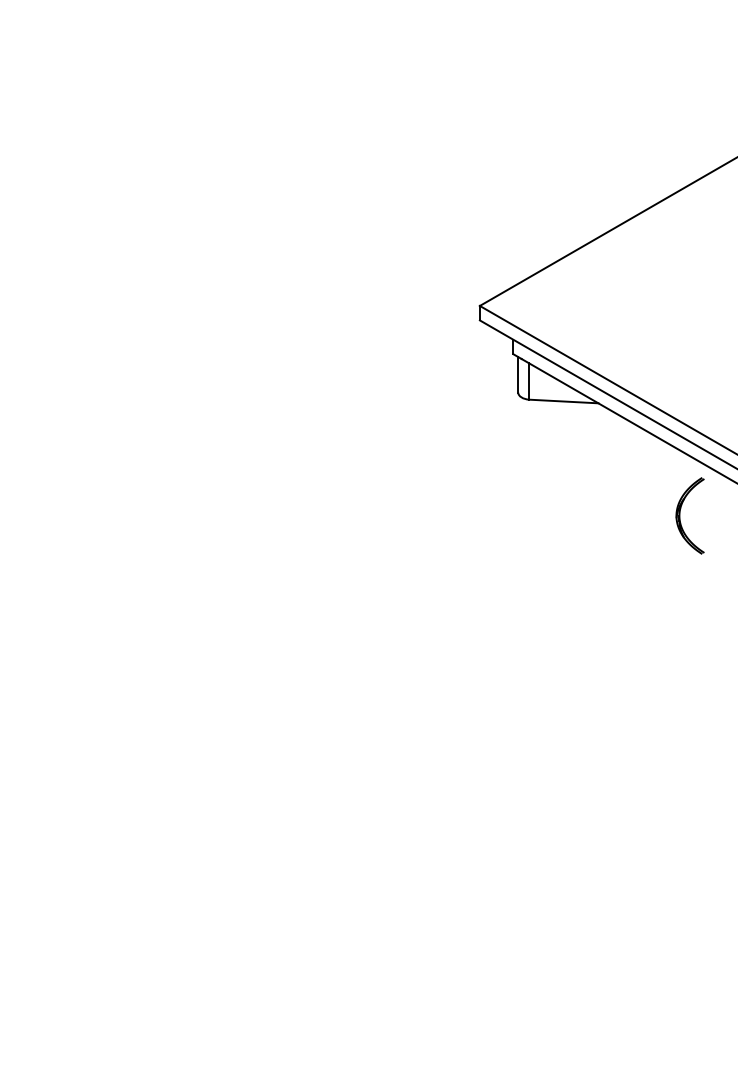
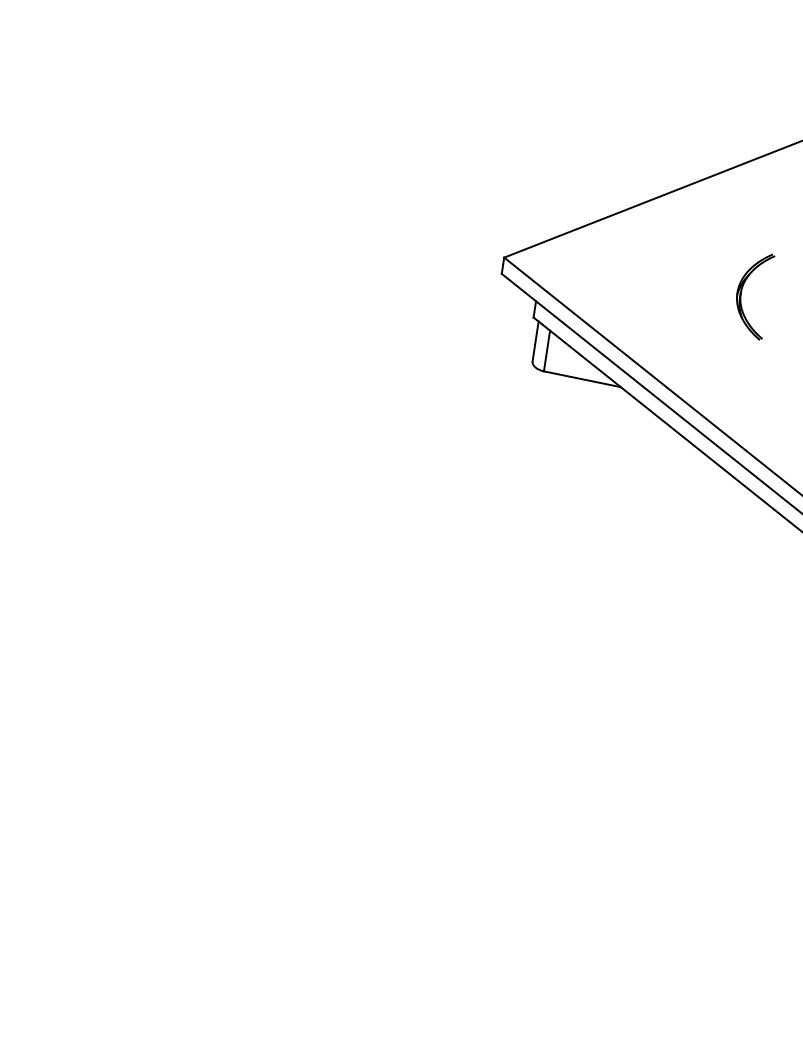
part: (680, 515) -> (742, 293), moved

